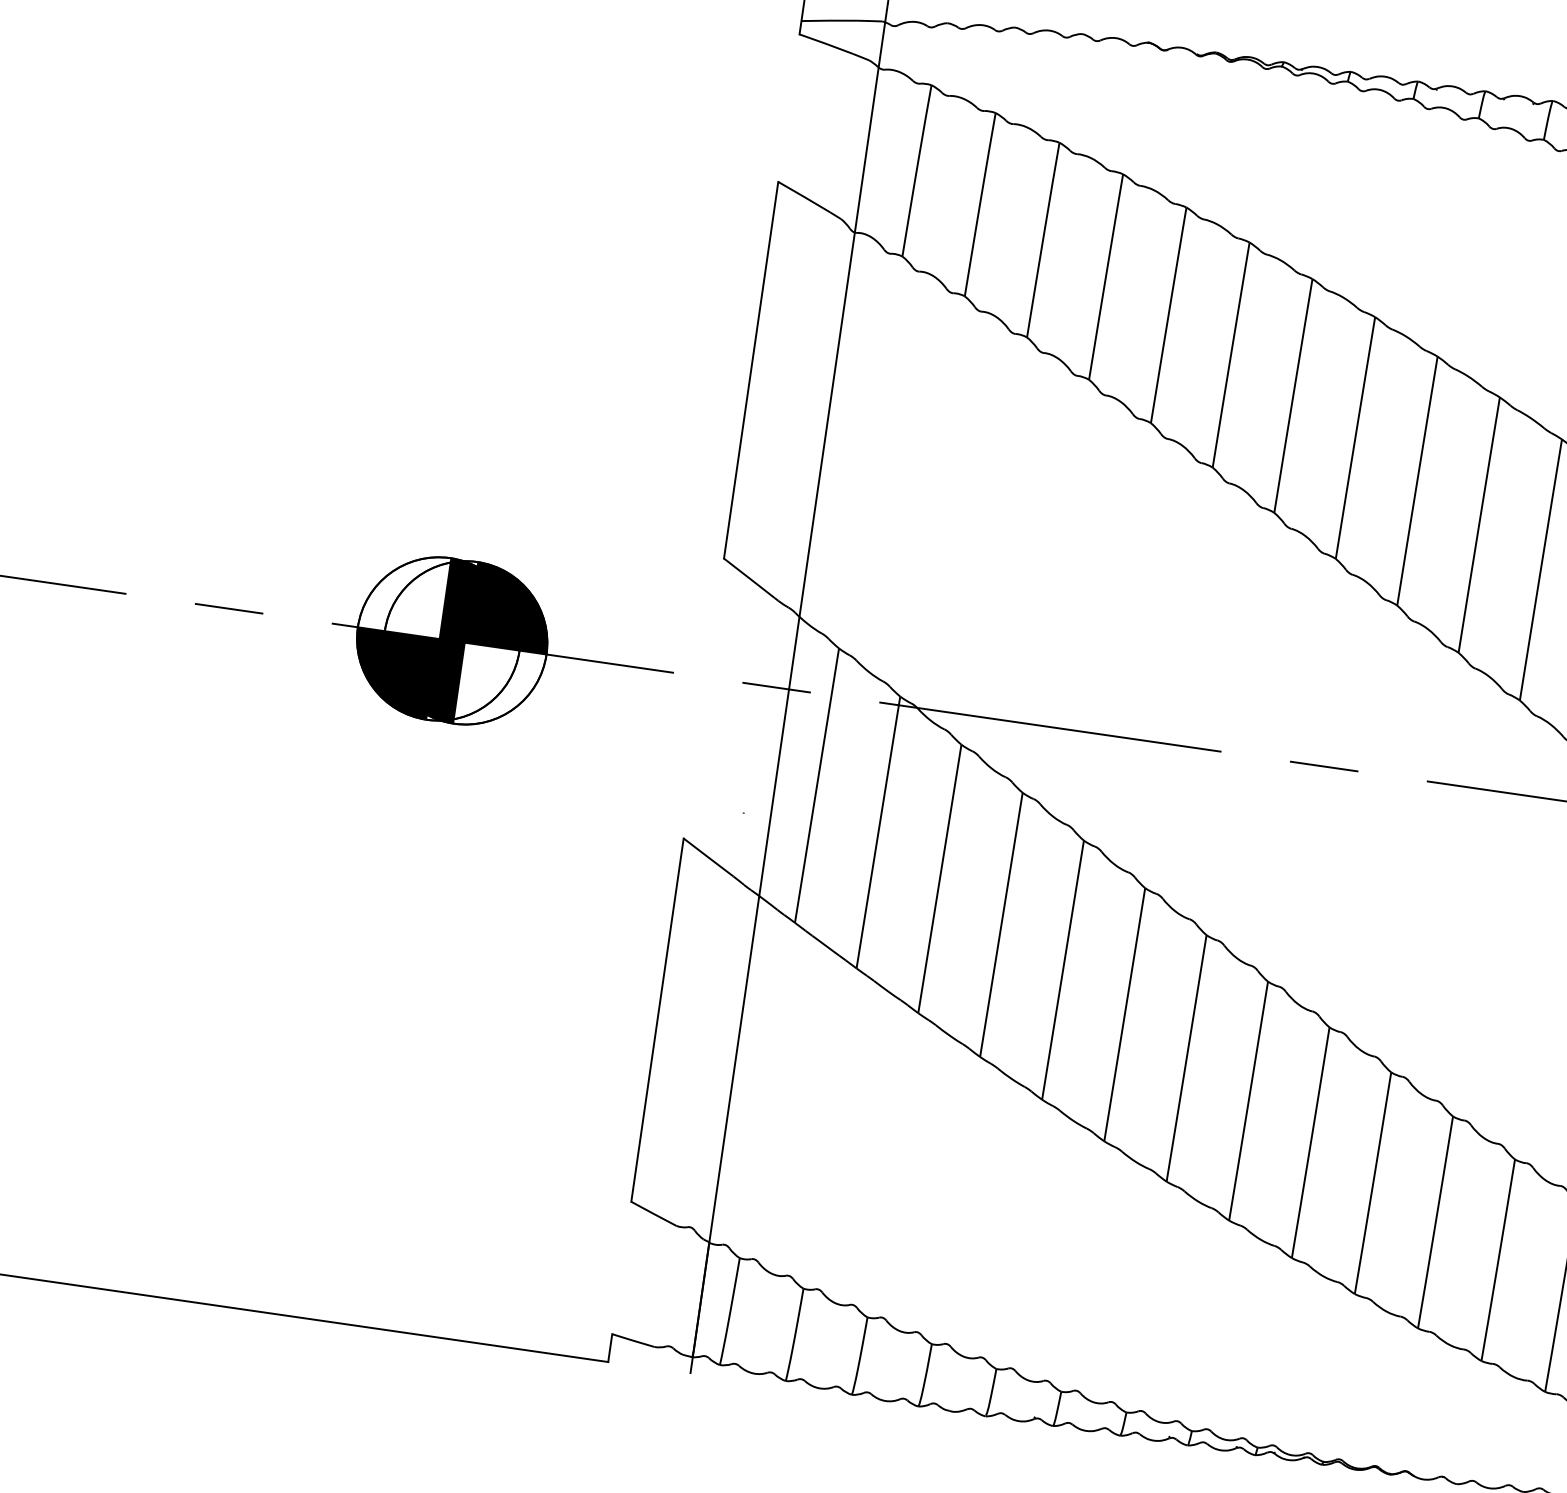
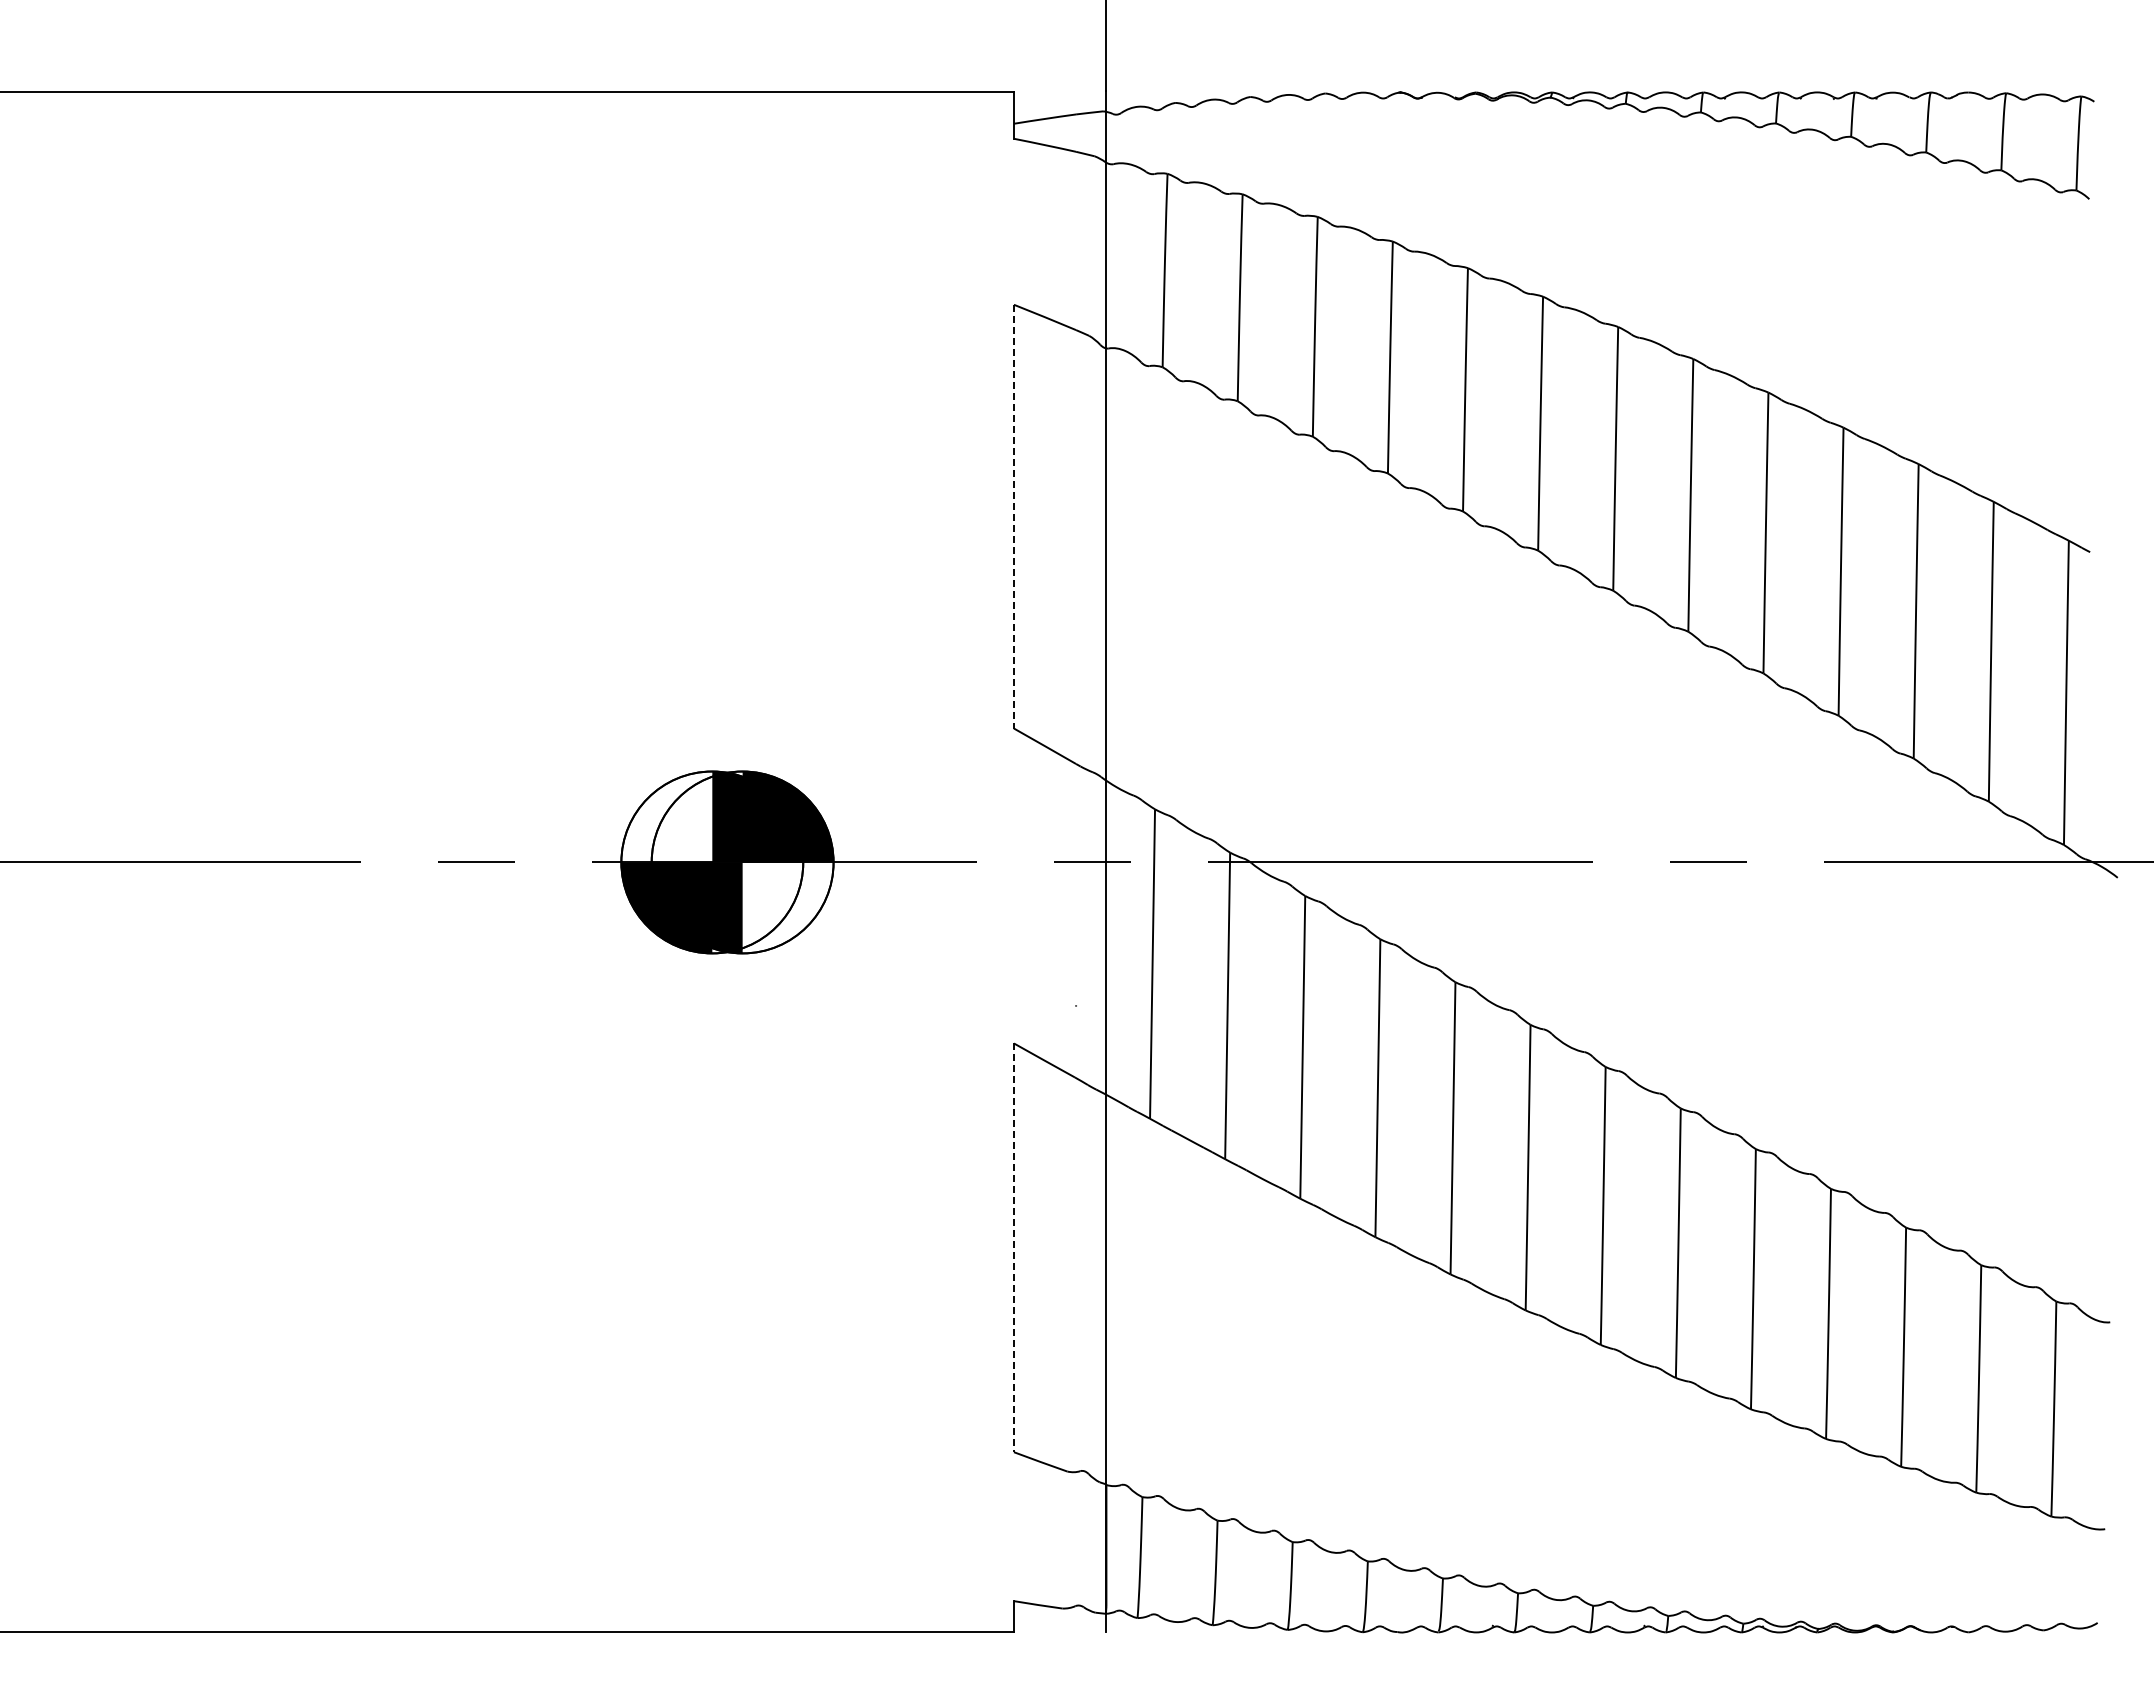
line: (750, 370) -> (1013, 516), solid -> dashed
line: (657, 1020) -> (1013, 1248), solid -> dashed

